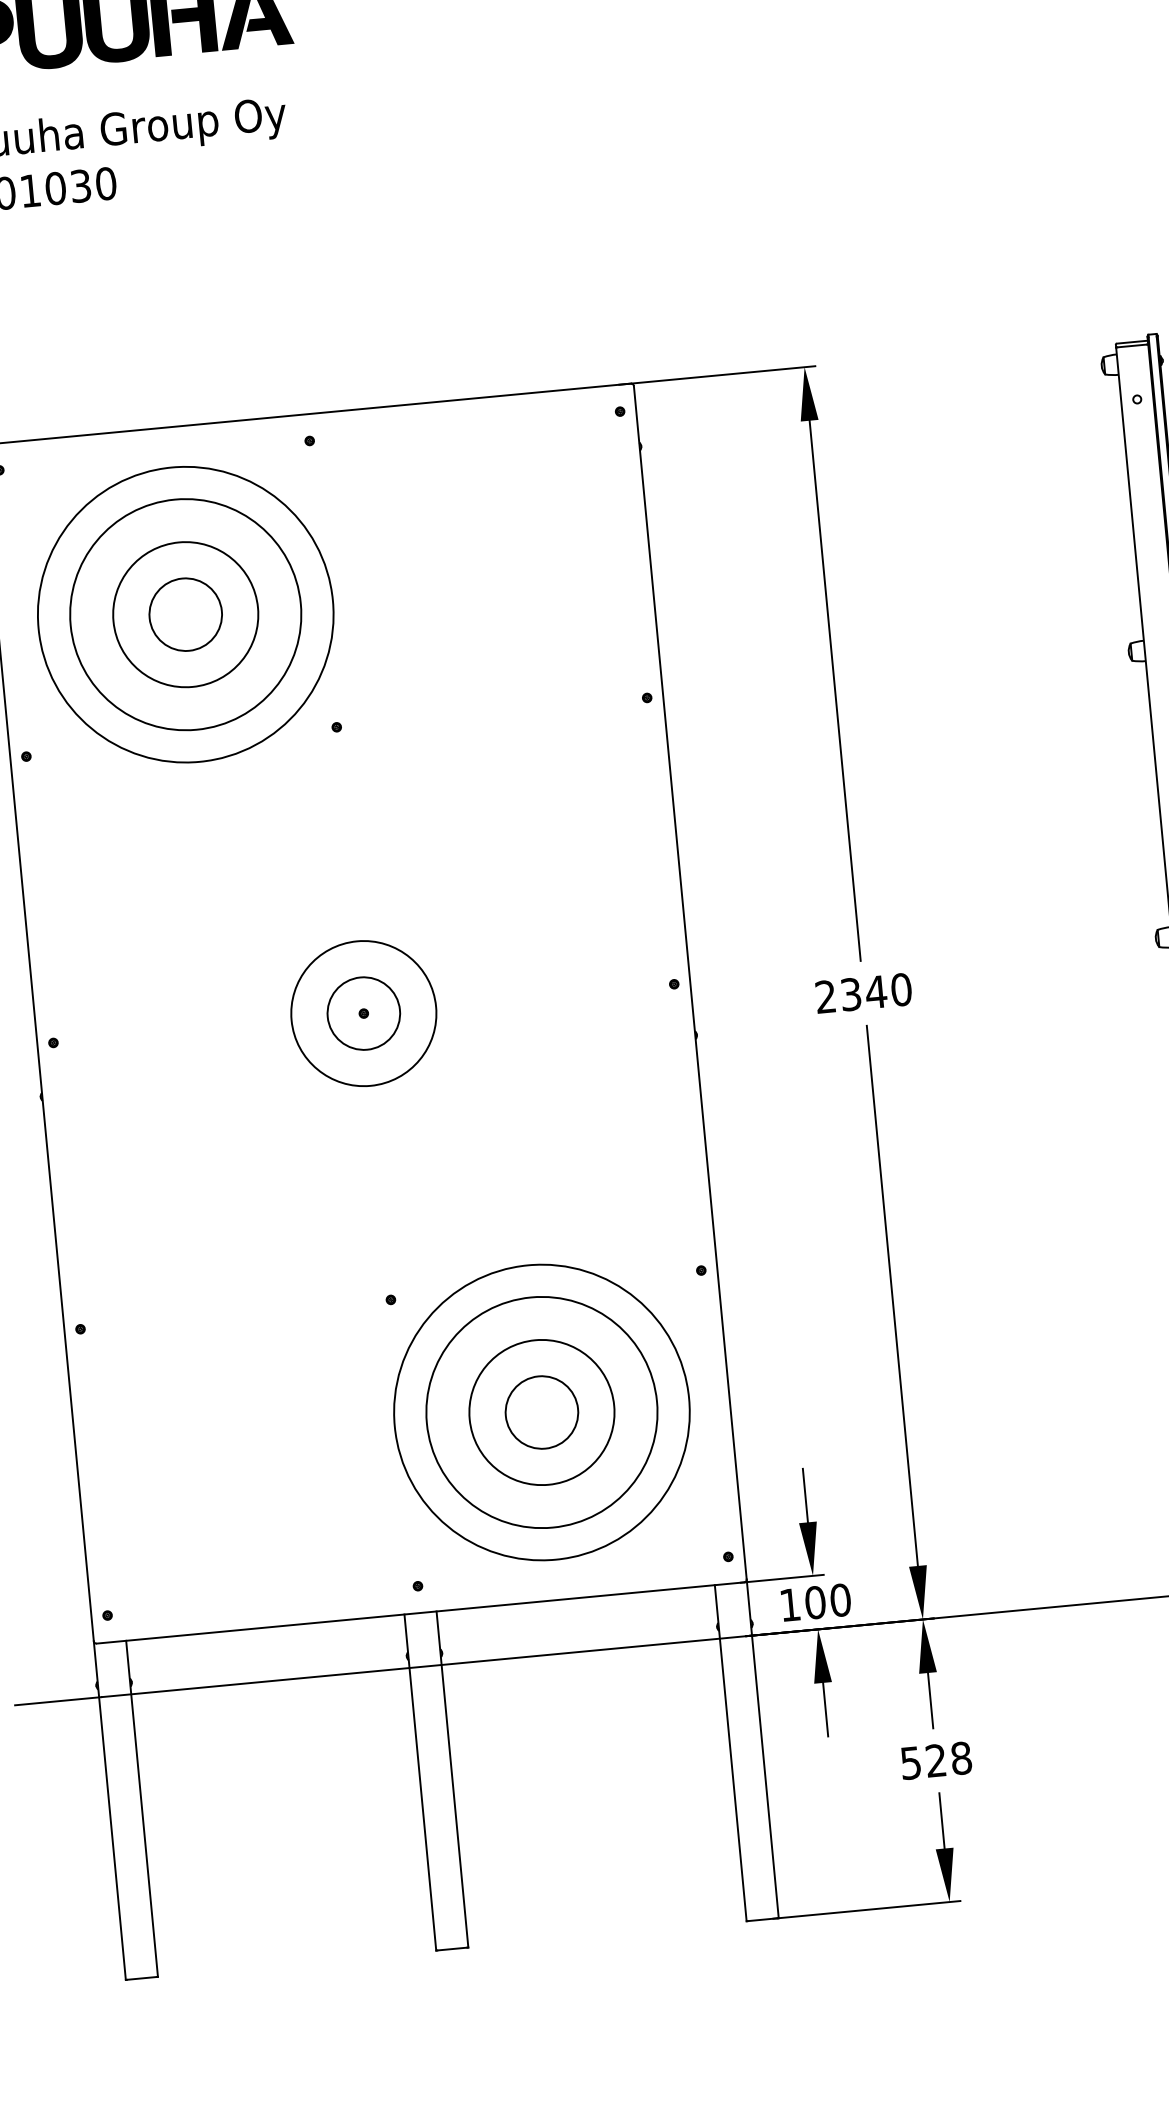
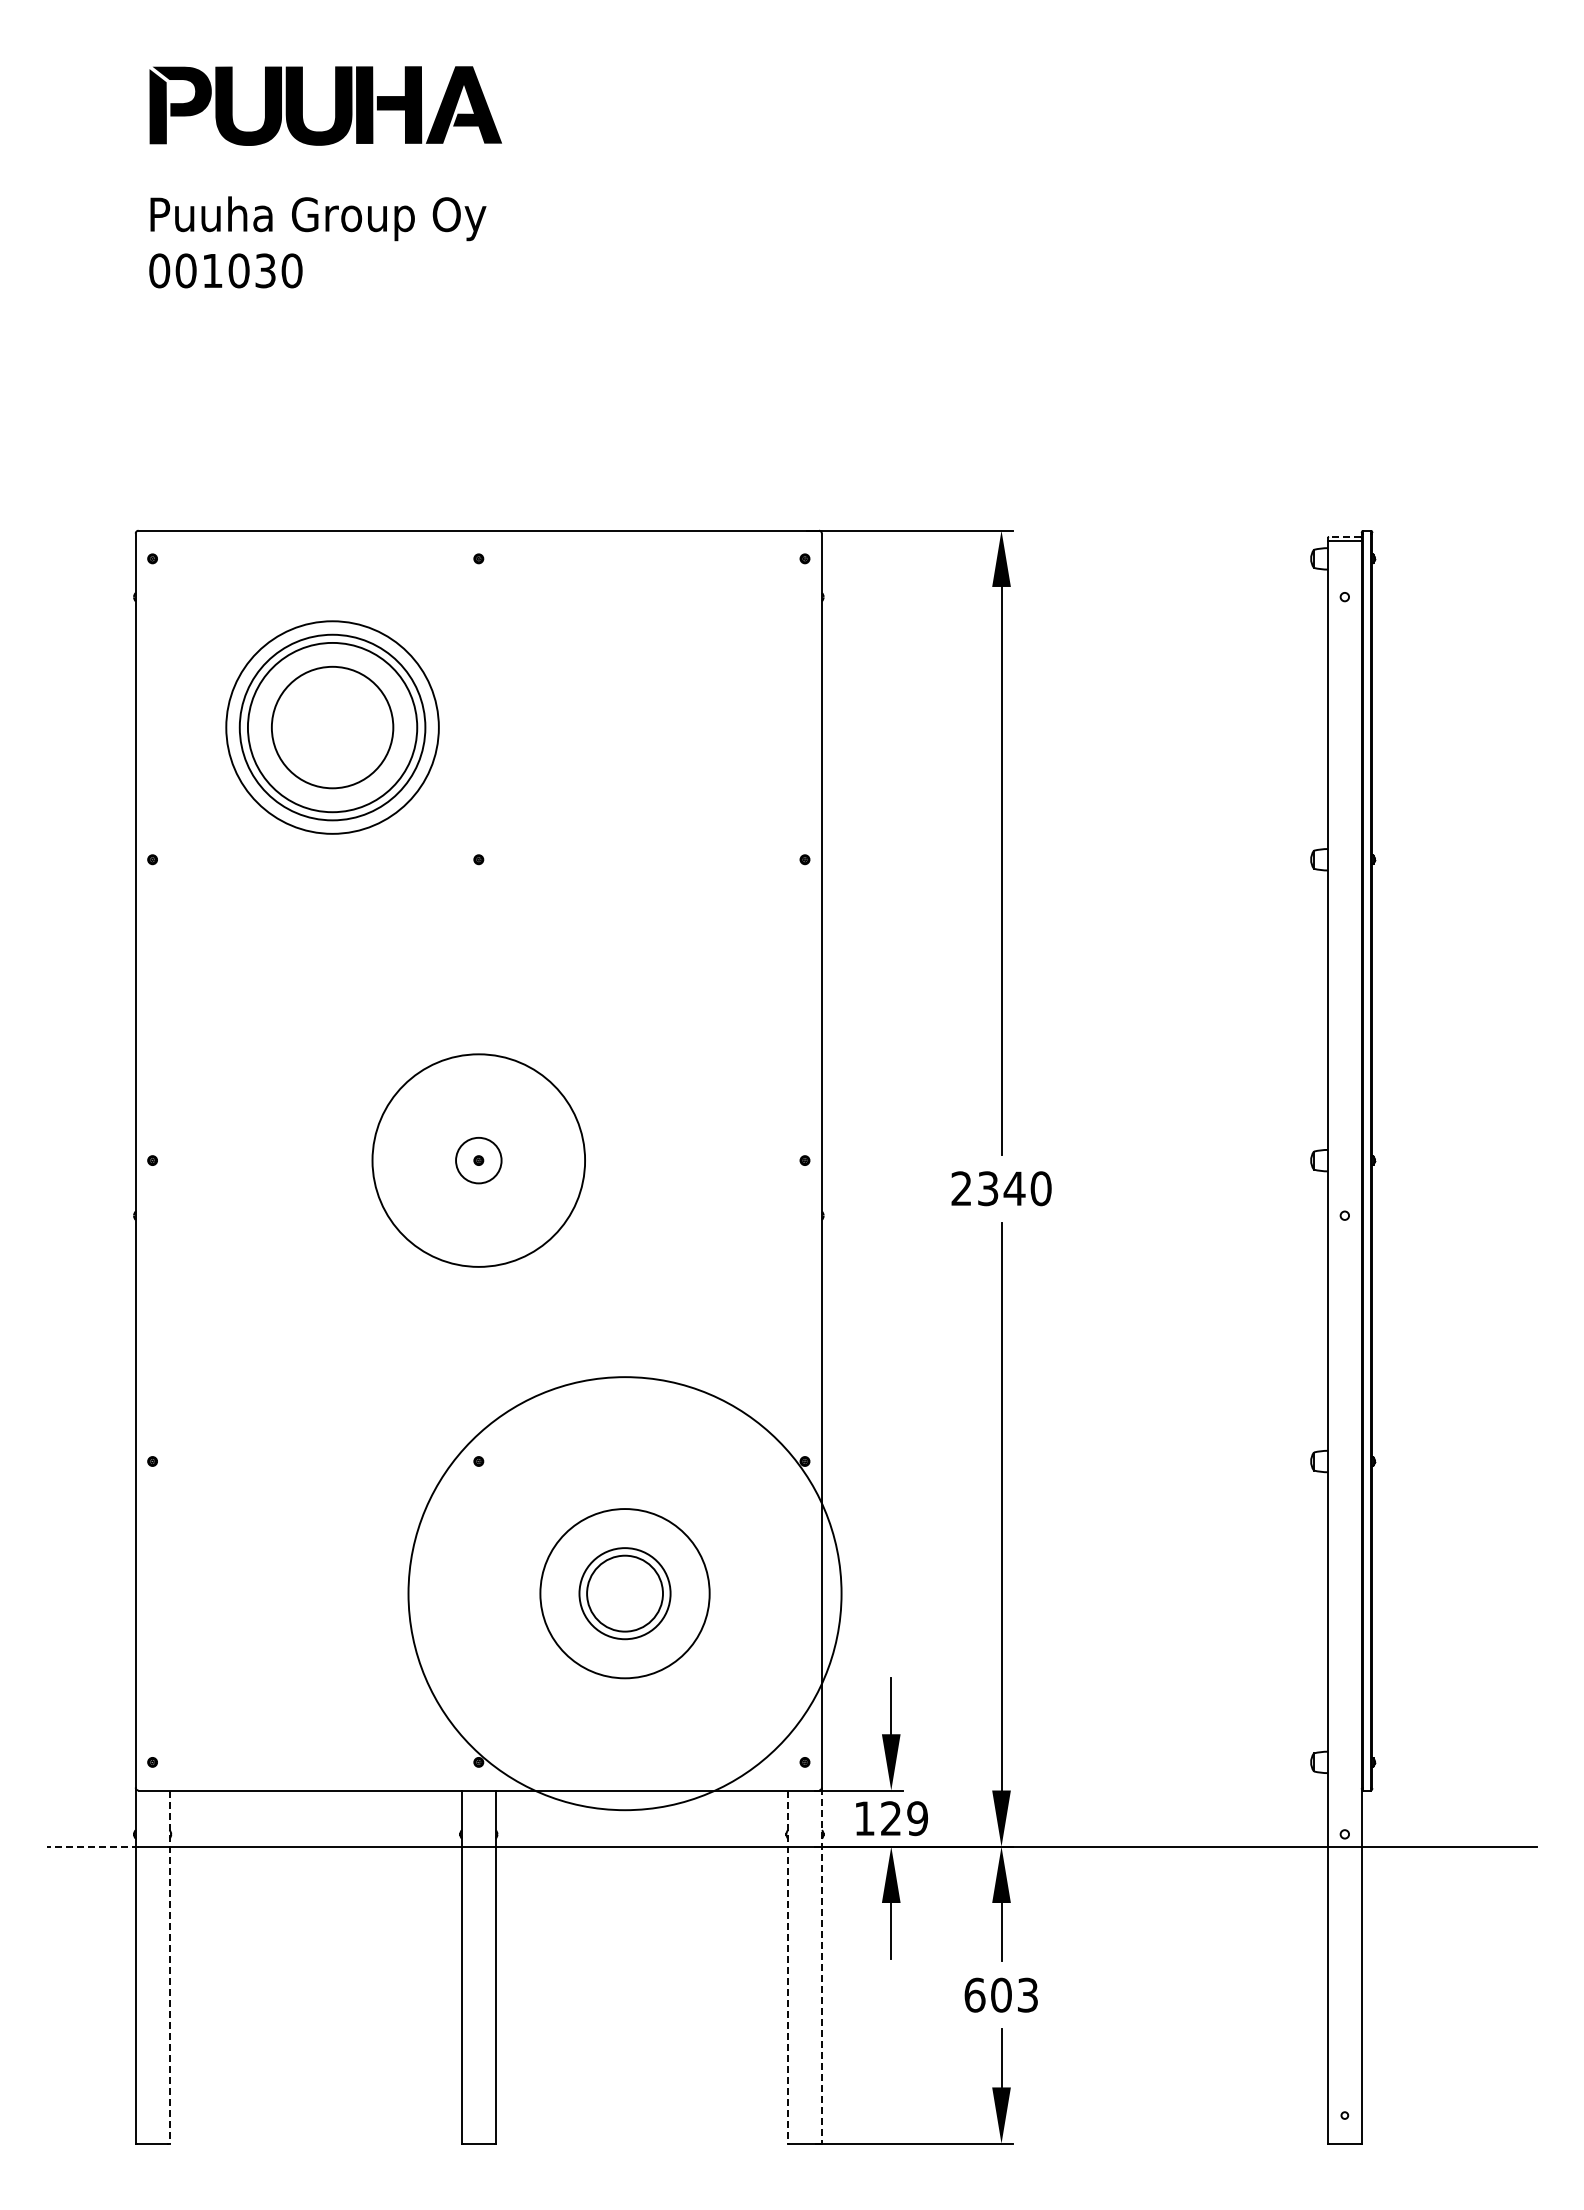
line: (1131, 341) -> (1344, 536), solid -> dashed
circle: (185, 614) -> (332, 727), size x0.6
circle: (185, 614) -> (332, 727), size x0.7
circle: (185, 614) -> (332, 727), size x1.4
circle: (185, 614) -> (332, 727), size x1.6
circle: (363, 1013) -> (478, 1160), size x0.6
circle: (363, 1013) -> (478, 1160), size x1.4
circle: (541, 1412) -> (624, 1593), size x0.6
circle: (541, 1412) -> (624, 1593), size x0.7
circle: (541, 1412) -> (624, 1593), size x1.4
text: (828, 1601) -> (904, 1818), 100 -> 129
line: (58, 1700) -> (93, 1846), solid -> dashed
line: (762, 1748) -> (821, 1965), solid -> dashed
line: (731, 1753) -> (788, 1967), solid -> dashed
text: (936, 1760) -> (1001, 1994), 528 -> 603
line: (142, 1809) -> (169, 1967), solid -> dashed

